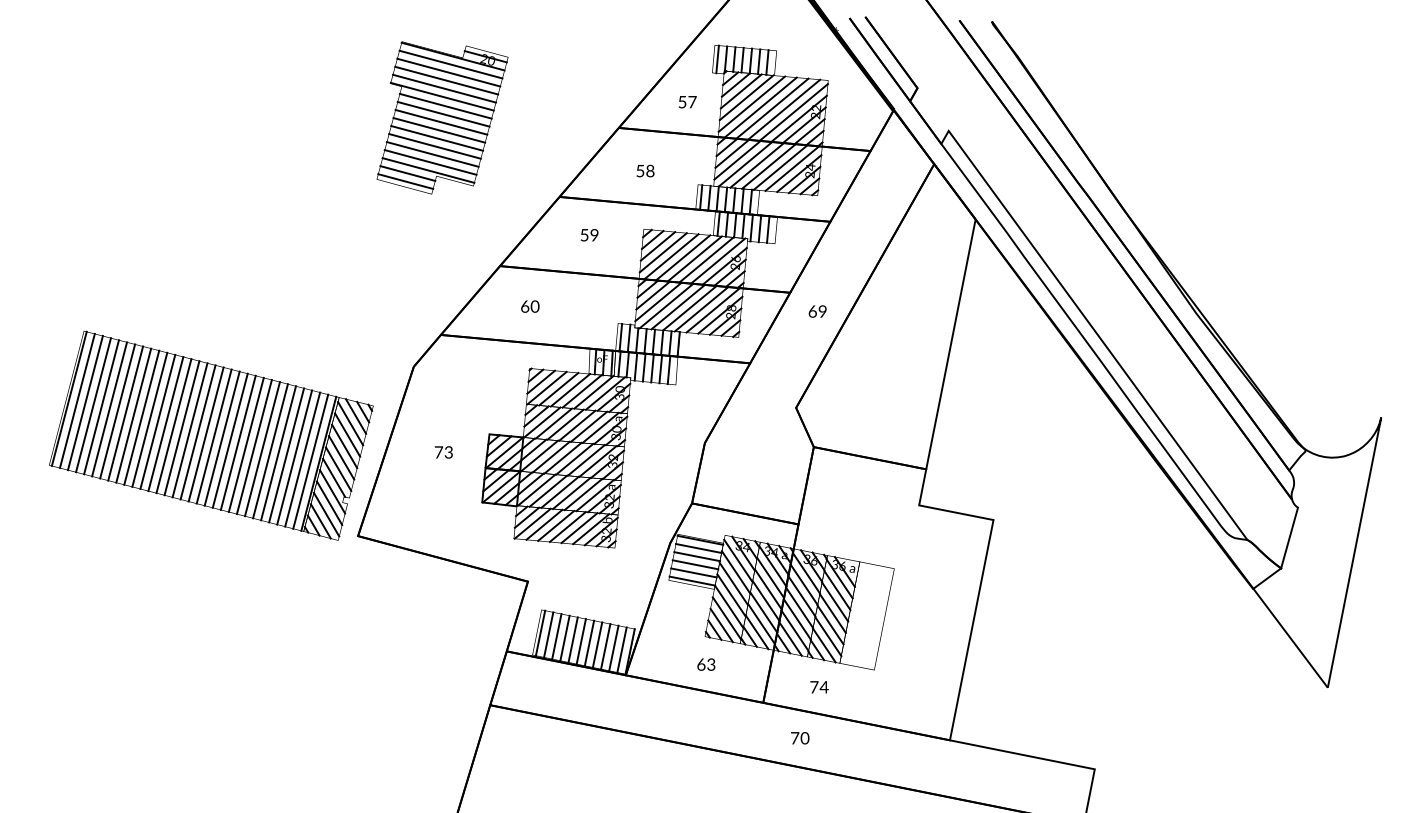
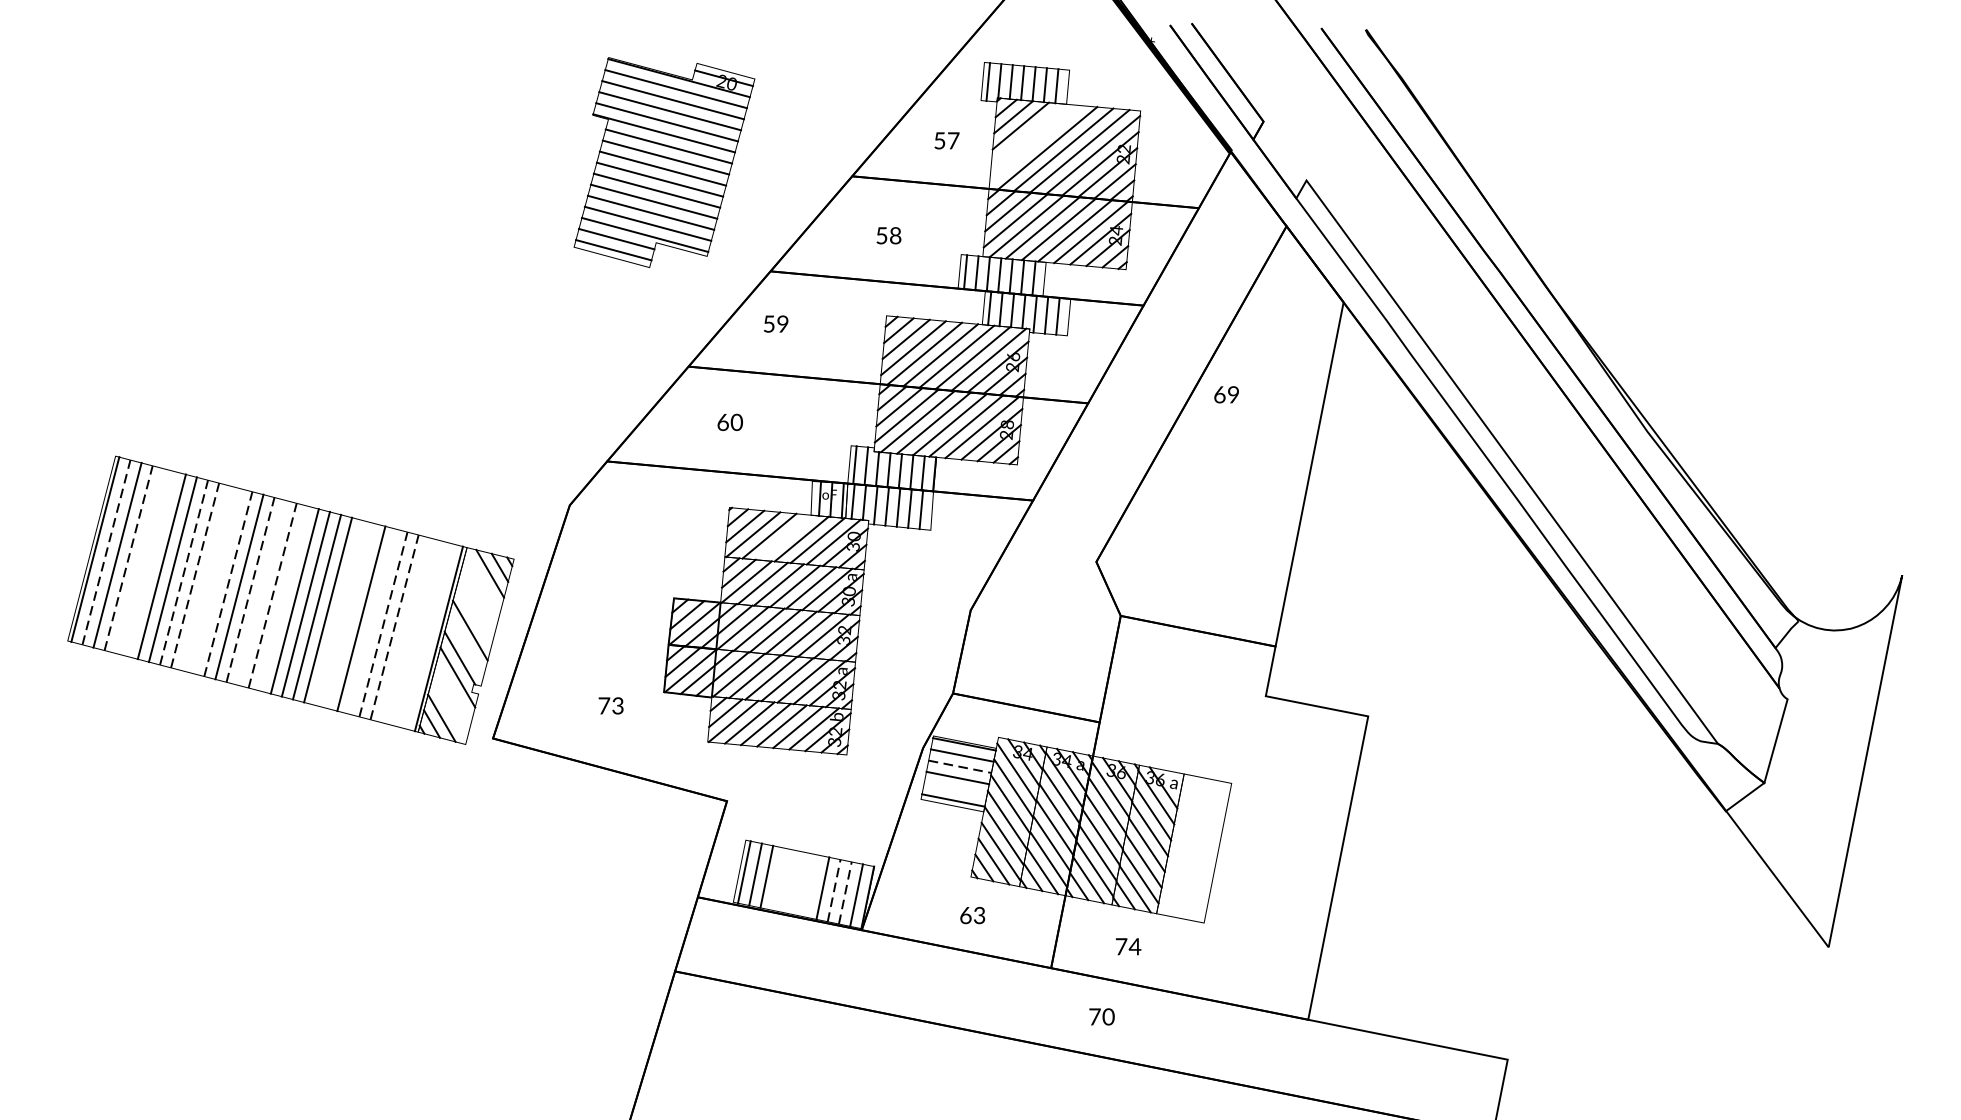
line: (746, 97) -> (1028, 134), removed
line: (751, 103) -> (1034, 142), removed
part: (442, 117) -> (664, 161), moved
text: (589, 235) -> (775, 324), moved
text: (817, 311) -> (1226, 394), moved
line: (570, 390) -> (785, 537), removed
line: (77, 400) -> (106, 551), solid -> dashed
line: (93, 404) -> (128, 557), solid -> dashed
line: (101, 407) -> (139, 561), removed
line: (109, 409) -> (150, 564), removed
line: (133, 415) -> (183, 572), solid -> dashed
line: (141, 417) -> (194, 575), solid -> dashed
line: (149, 419) -> (205, 577), removed
line: (157, 421) -> (216, 580), removed
line: (166, 423) -> (229, 583), solid -> dashed
line: (350, 423) -> (482, 583), removed
line: (182, 427) -> (251, 588), solid -> dashed
line: (189, 430) -> (260, 593), removed
line: (198, 431) -> (273, 594), solid -> dashed
line: (205, 434) -> (282, 598), removed
line: (347, 434) -> (478, 598), removed
line: (245, 444) -> (337, 612), removed
line: (253, 446) -> (349, 615), removed
line: (344, 446) -> (474, 615), removed
line: (270, 451) -> (372, 621), removed
line: (278, 452) -> (383, 623), solid -> dashed
text: (443, 452) -> (610, 705), moved
line: (286, 454) -> (394, 626), solid -> dashed
line: (294, 457) -> (405, 630), removed
line: (302, 459) -> (416, 632), removed
line: (310, 461) -> (427, 635), removed
line: (338, 468) -> (466, 645), removed
line: (329, 502) -> (453, 692), removed
line: (326, 514) -> (449, 708), removed
line: (697, 556) -> (960, 766), solid -> dashed
line: (693, 572) -> (955, 788), removed
line: (564, 637) -> (777, 878), removed
line: (572, 639) -> (788, 880), removed
line: (580, 641) -> (799, 883), removed
line: (589, 642) -> (811, 885), removed
line: (605, 646) -> (833, 890), solid -> dashed
line: (613, 647) -> (844, 891), solid -> dashed

